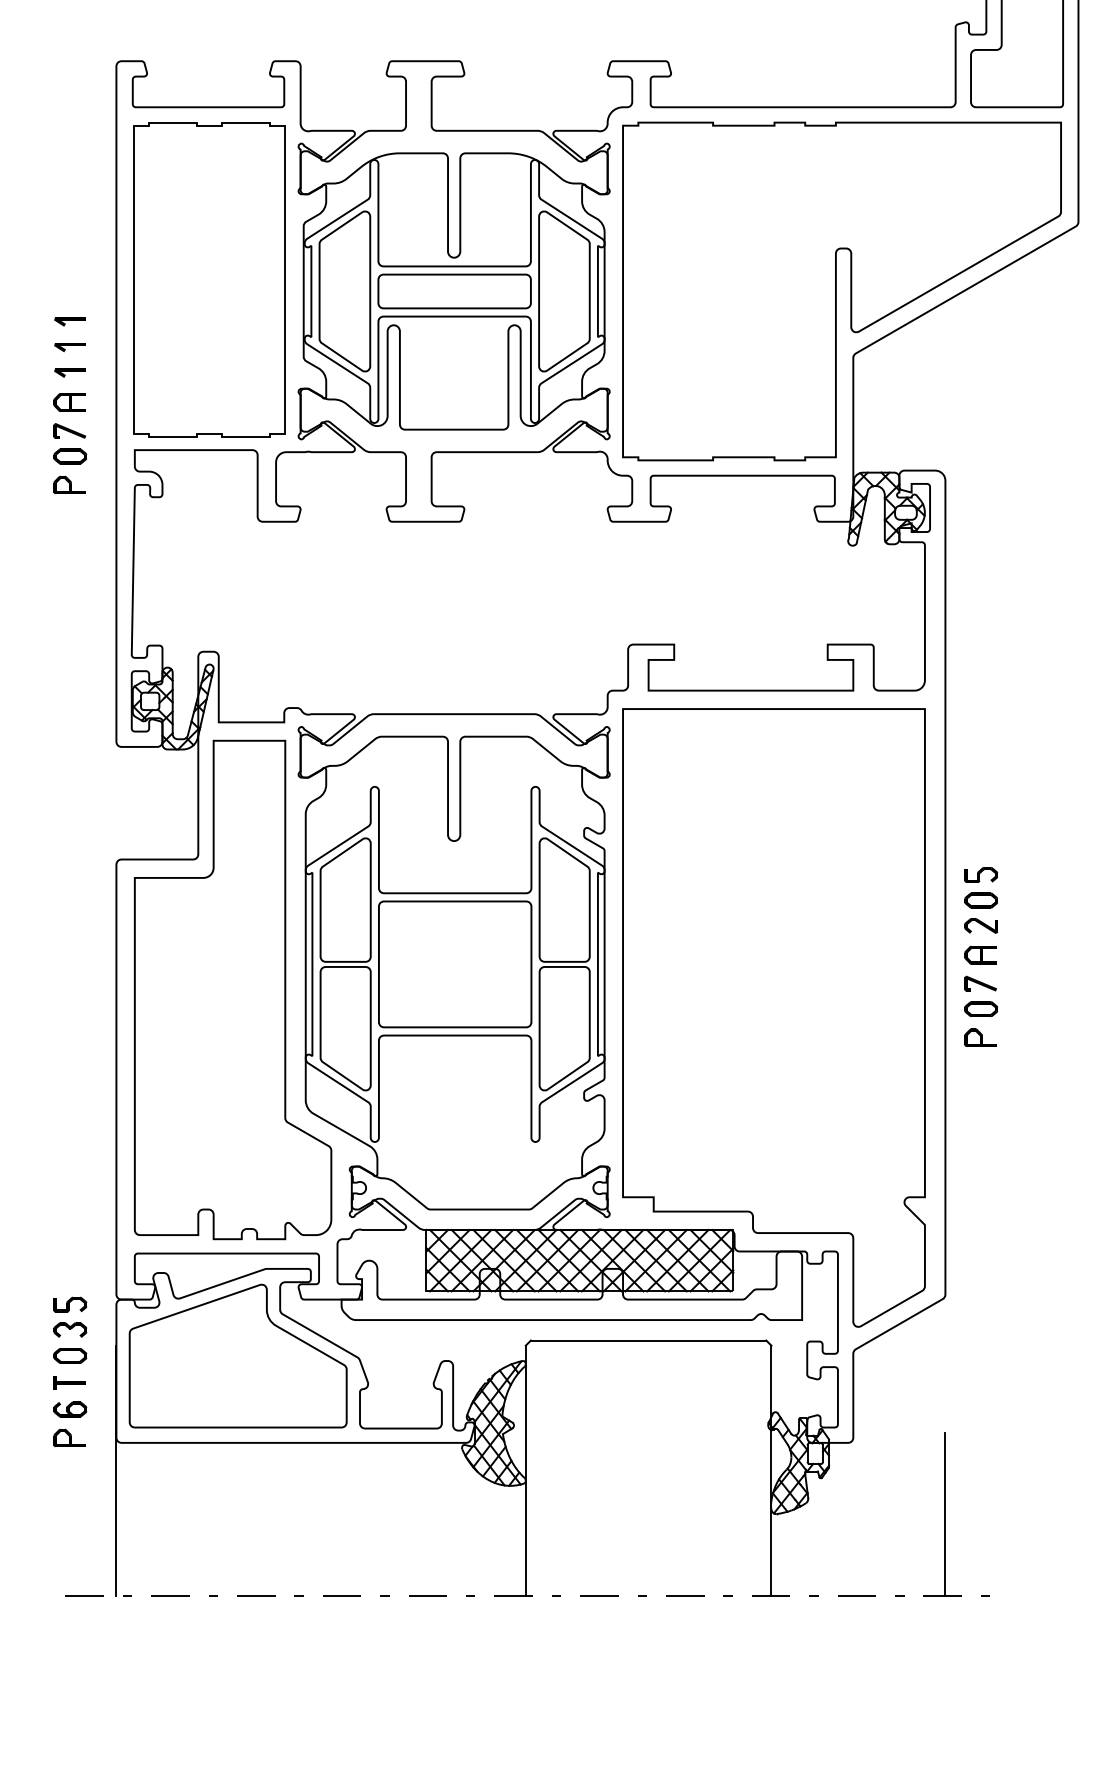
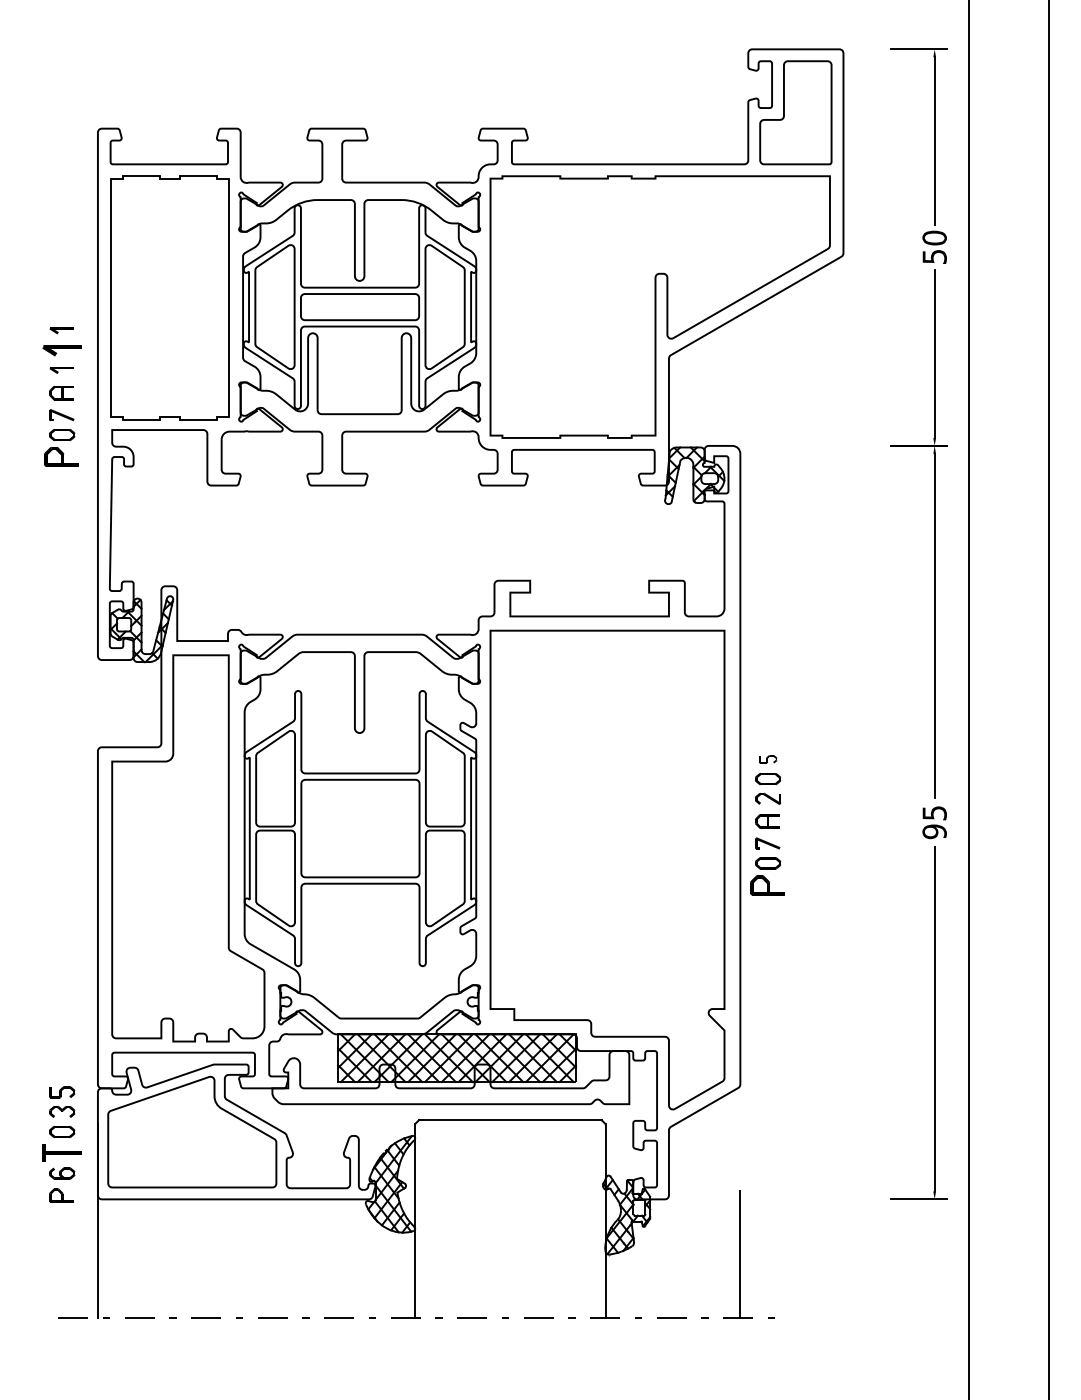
part: (69, 347) -> (61, 350), size x1.6
part: (69, 485) -> (61, 457), size x1.4
part: (981, 875) -> (768, 759), size x0.7
part: (980, 1037) -> (767, 885), size x1.4
part: (69, 1382) -> (61, 1152), size x1.6

